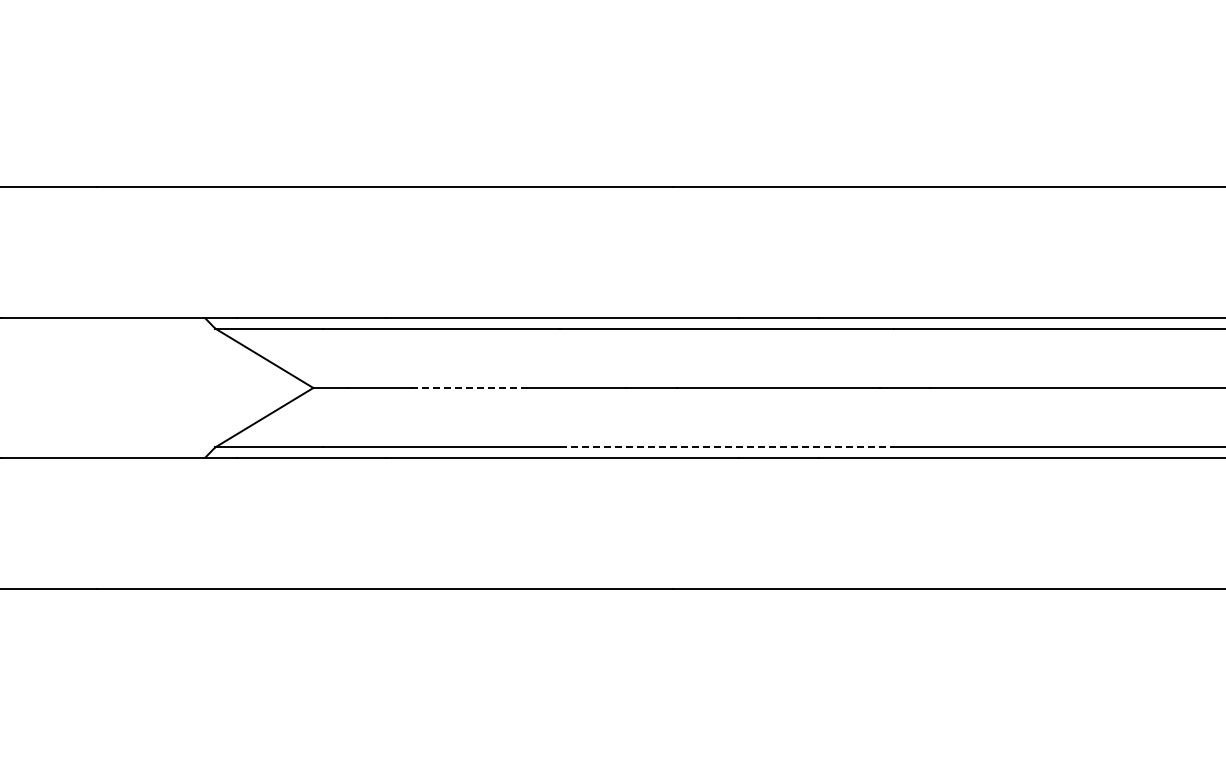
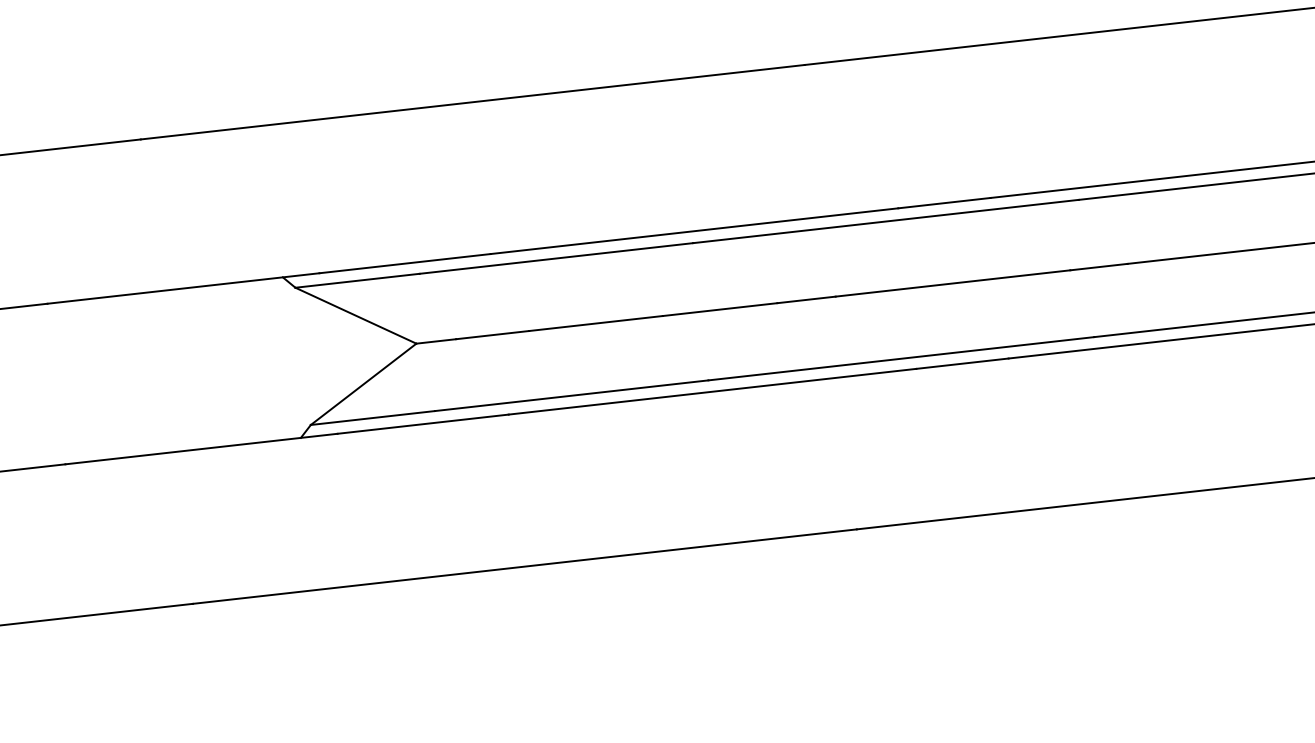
line: (469, 388) -> (596, 324), dashed -> solid
line: (727, 447) -> (901, 358), dashed -> solid

